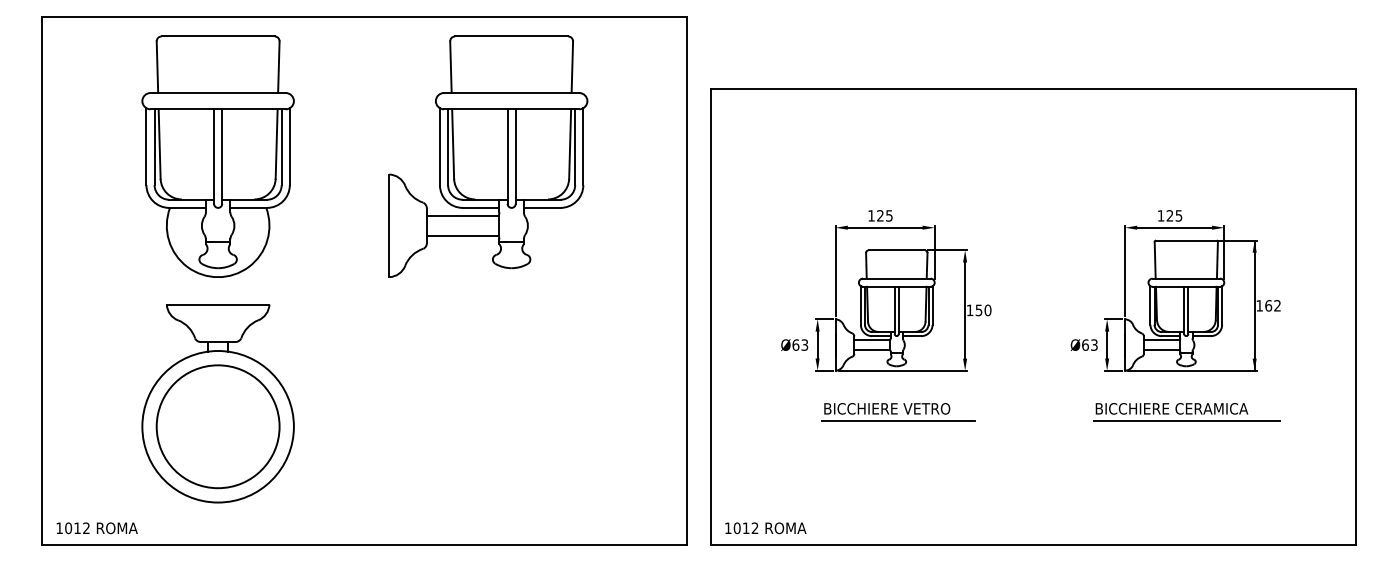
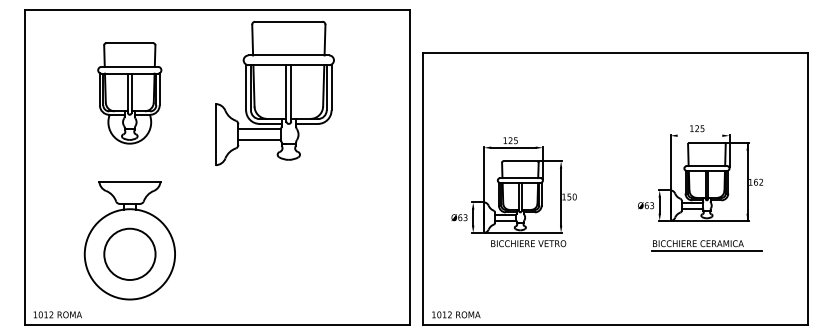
part: (487, 155) -> (274, 92), moved
part: (217, 156) -> (129, 93), size x0.7
line: (1173, 227) -> (699, 135), removed
part: (885, 291) -> (513, 185), moved
line: (898, 420) -> (535, 250), removed
circle: (217, 425) -> (129, 253), size x0.7

